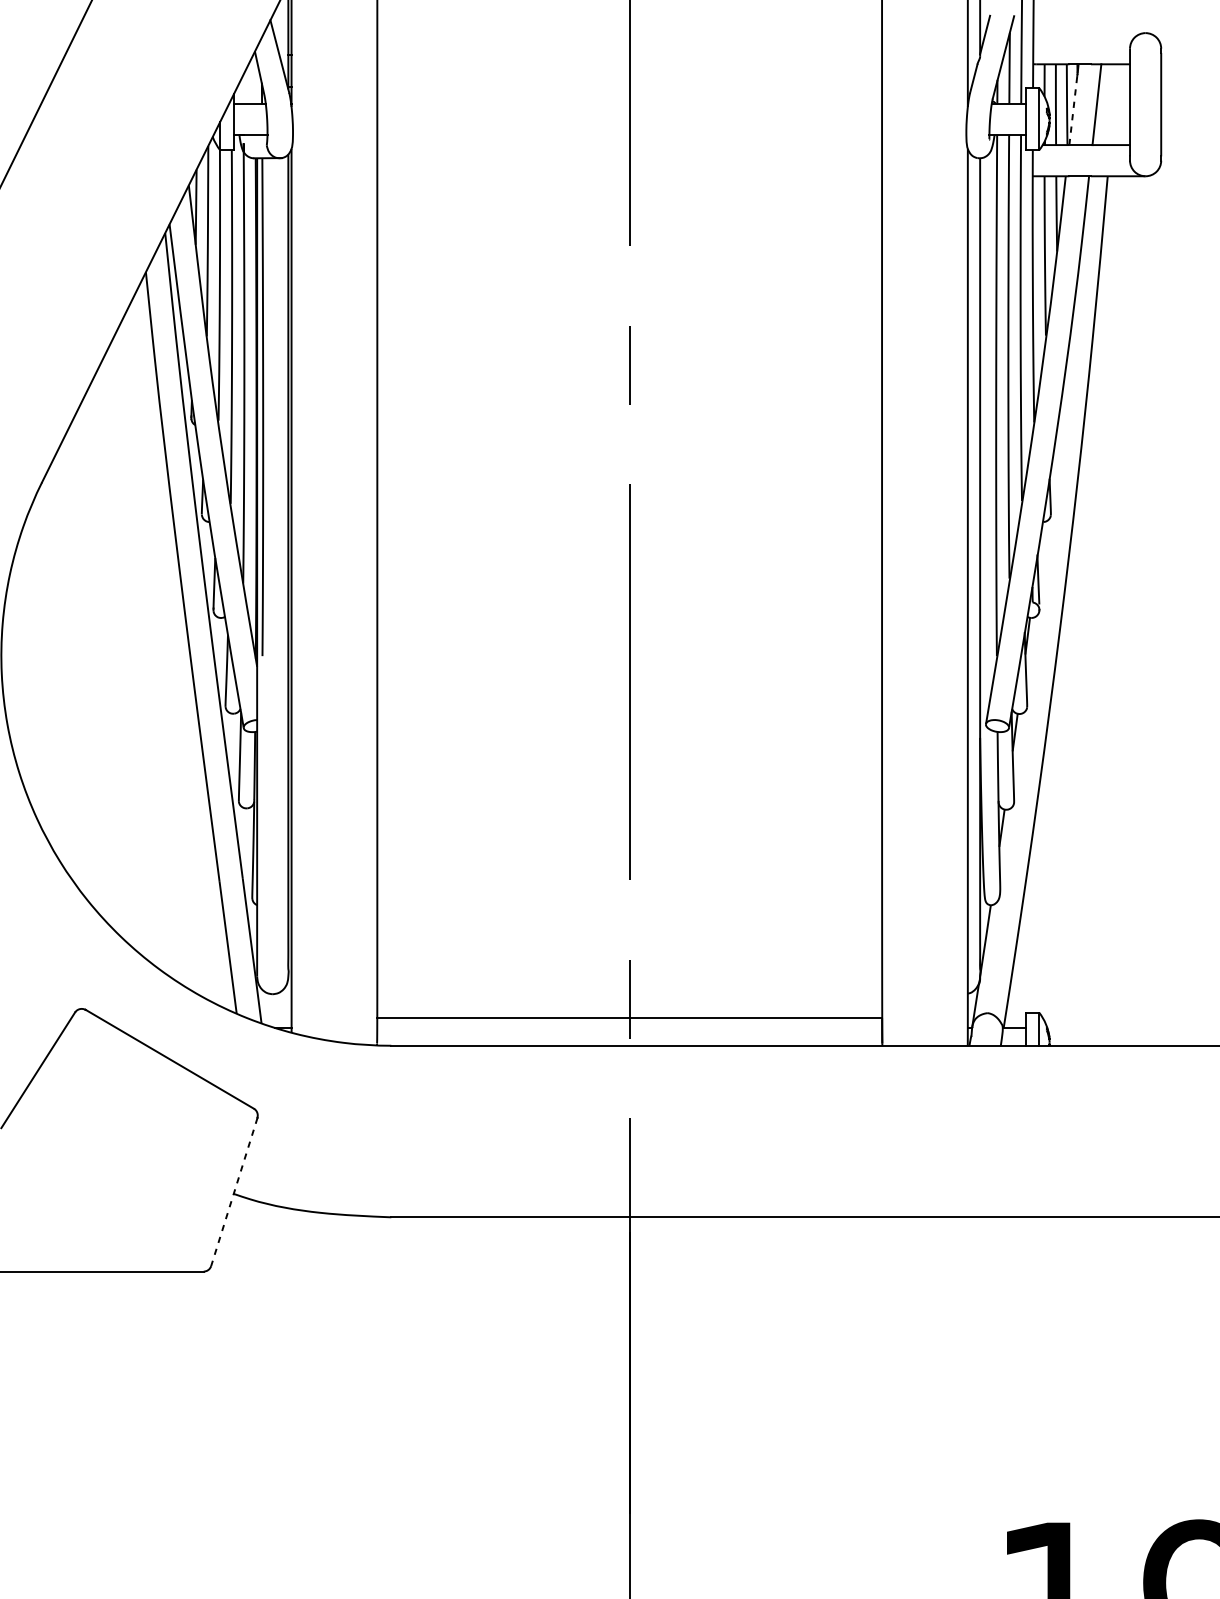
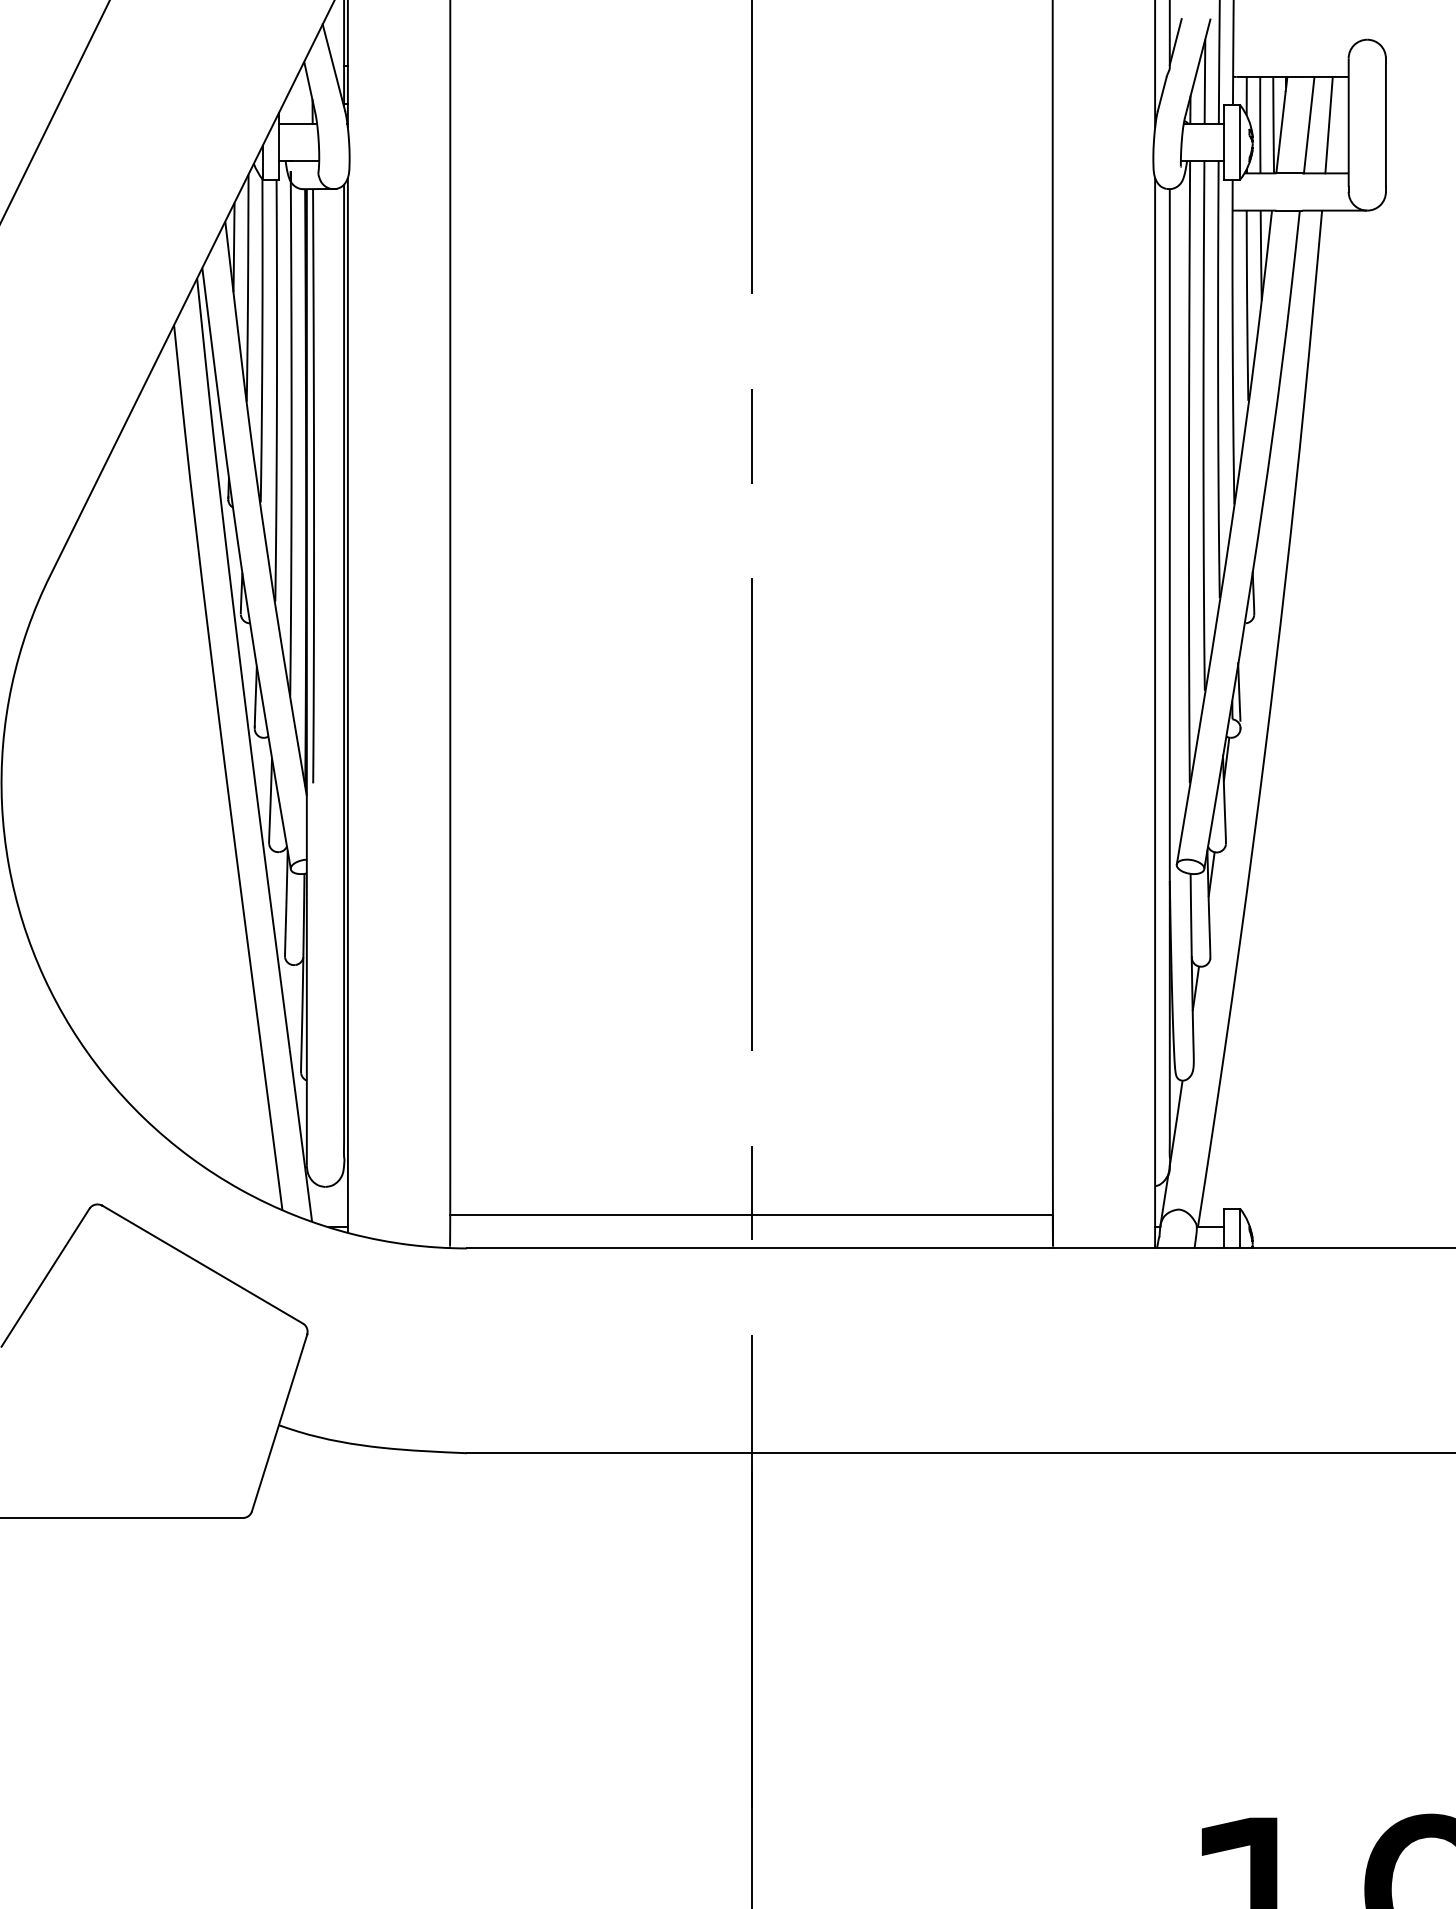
line: (1113, 104) -> (1328, 124), added
line: (1073, 110) -> (1281, 132), dashed -> solid
line: (234, 1191) -> (279, 1422), dashed -> solid

